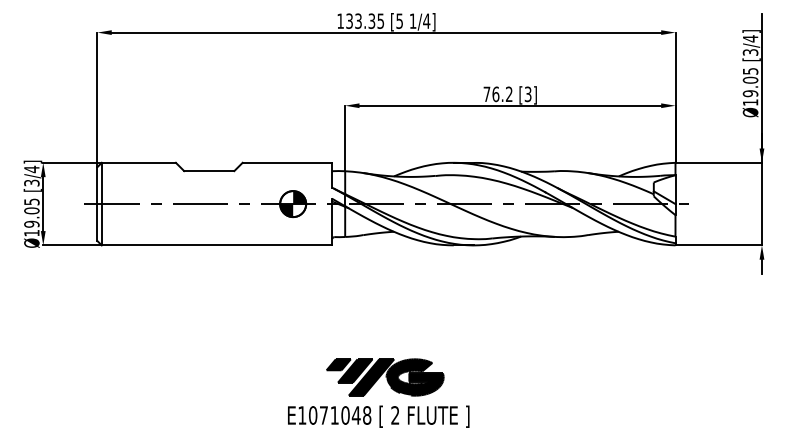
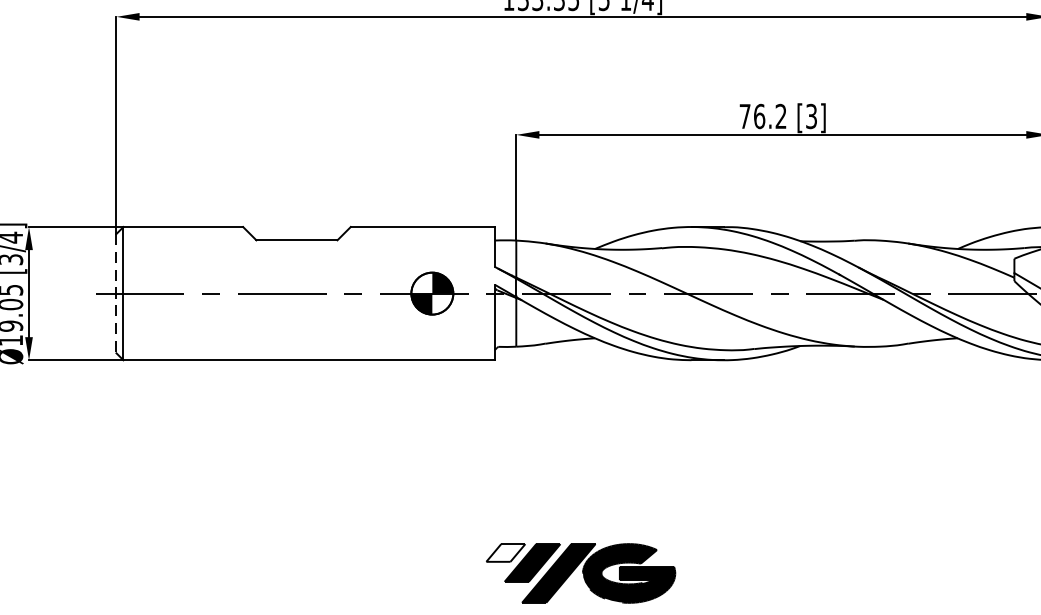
line: (97, 204) -> (116, 294), solid -> dashed
fill: (338, 364) -> (505, 552), removed

